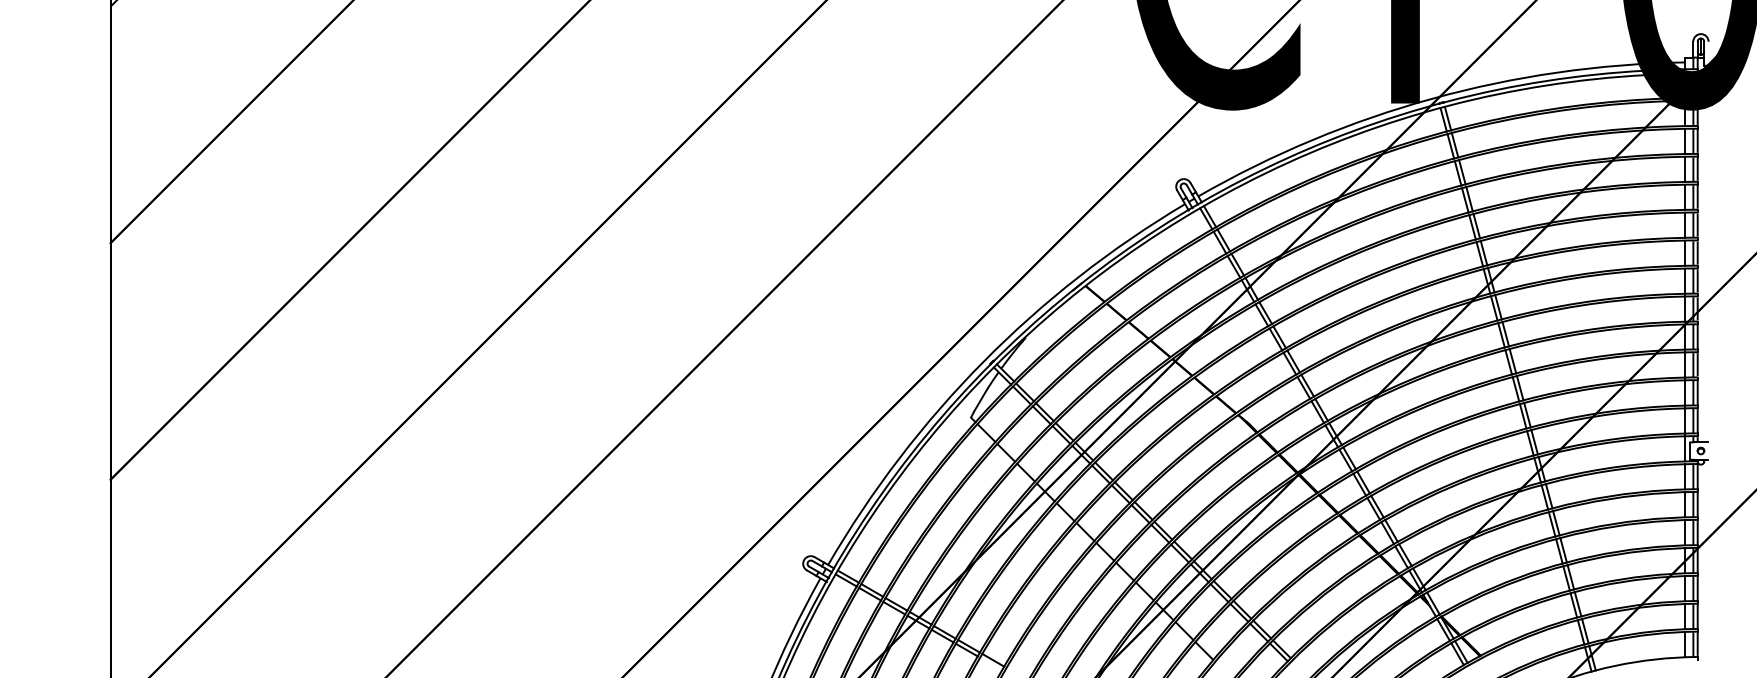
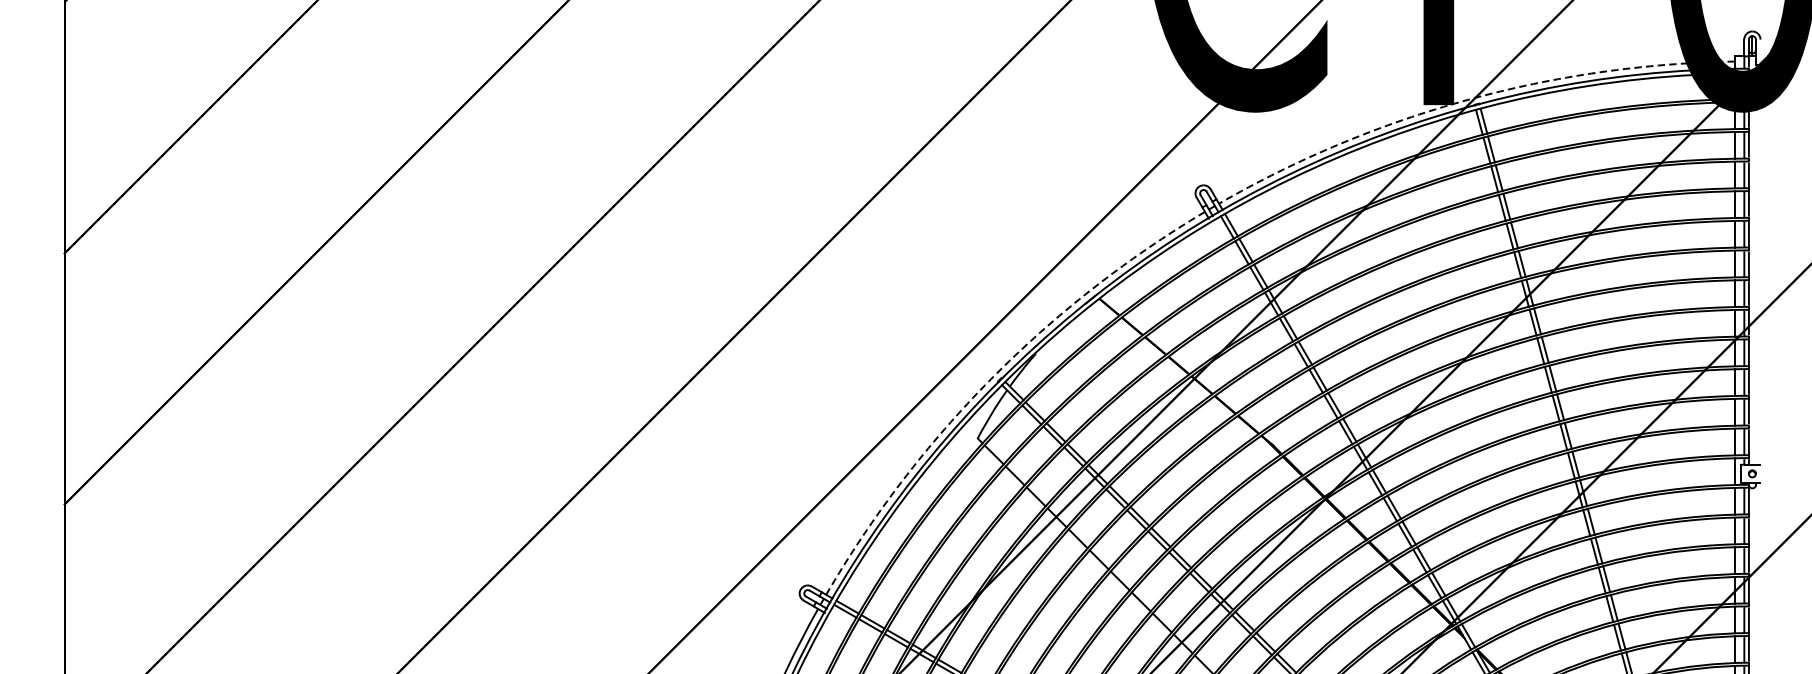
arc: (1432, 98) -> (1467, 99), solid -> dashed
arc: (983, 361) -> (991, 378), solid -> dashed

